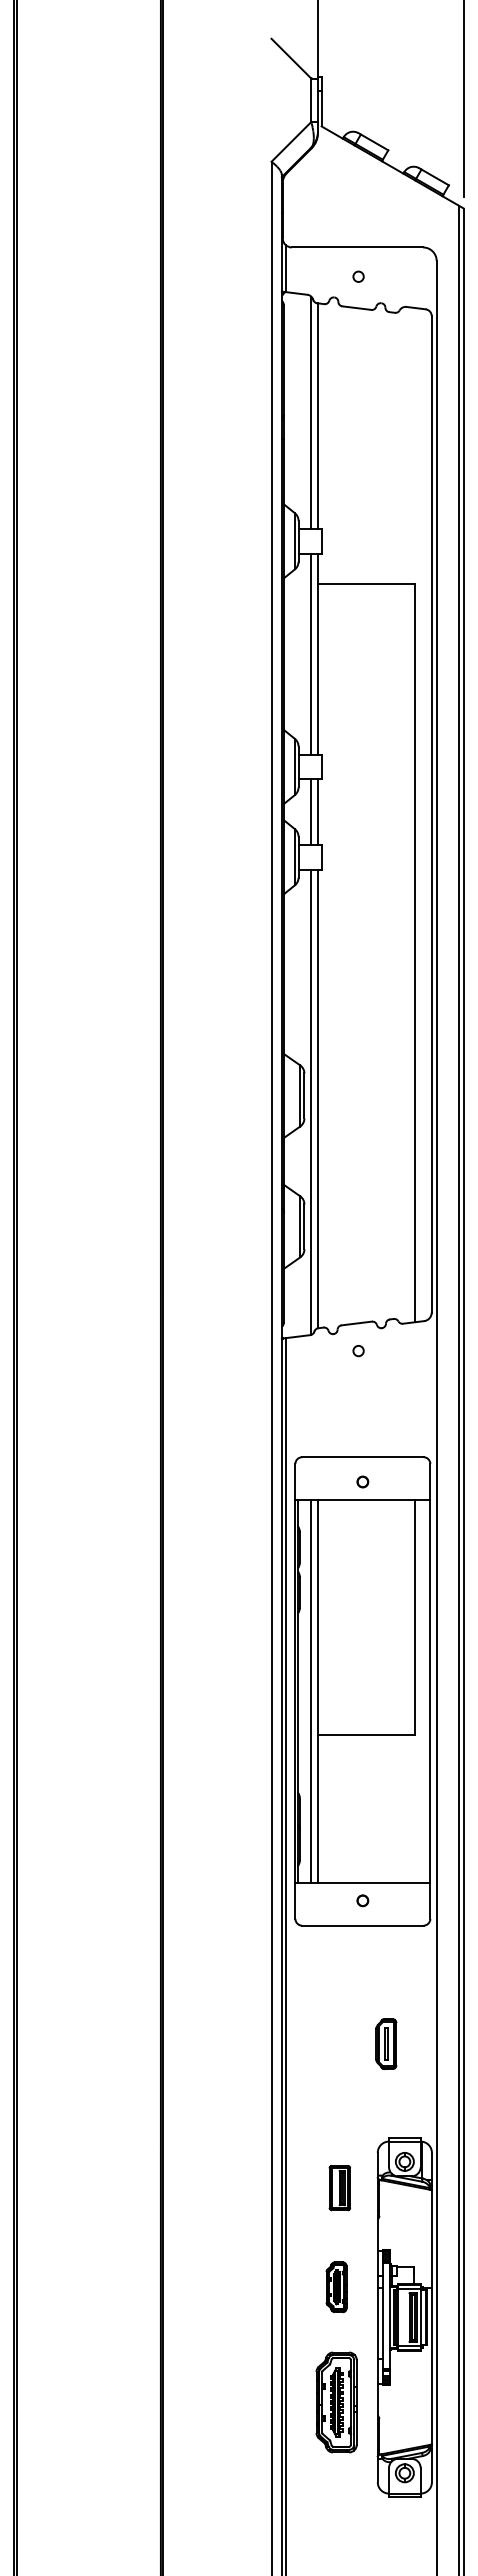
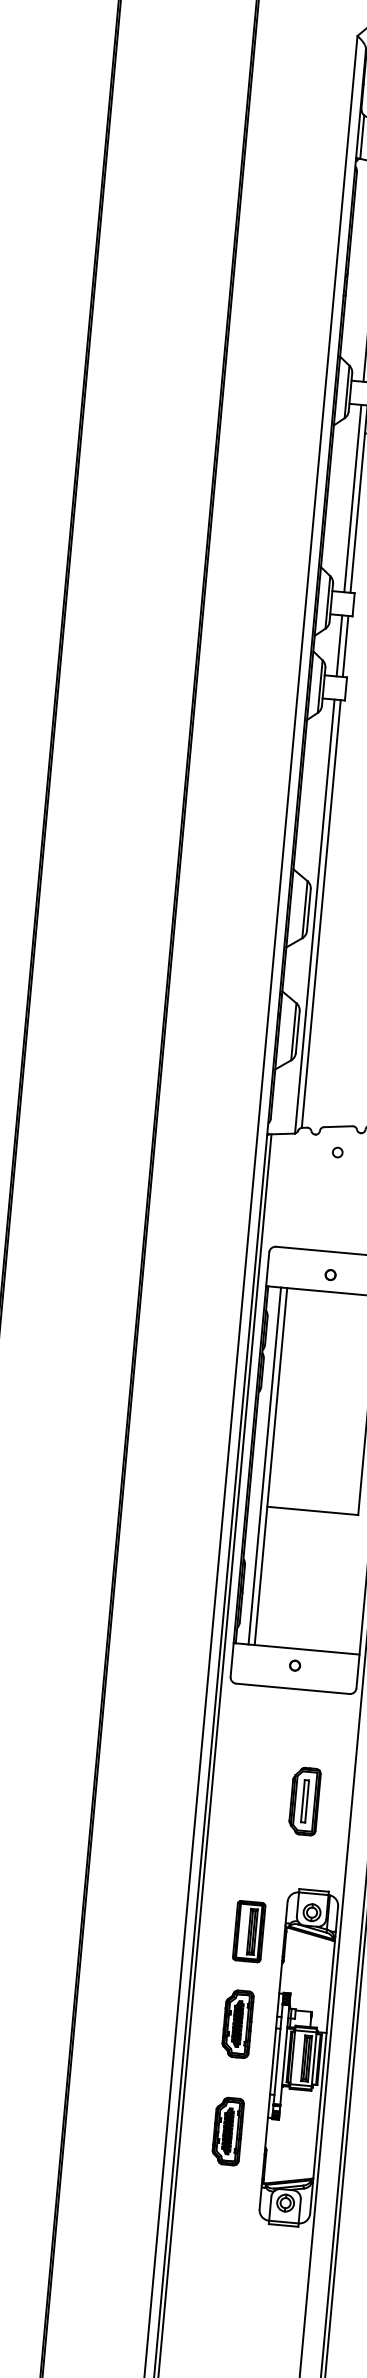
part: (386, 2043) -> (305, 1800), size x1.43
part: (339, 2187) -> (248, 1931), size x1.43
part: (336, 2286) -> (237, 2023), size x1.43
part: (336, 2402) -> (227, 2131), size x0.71

